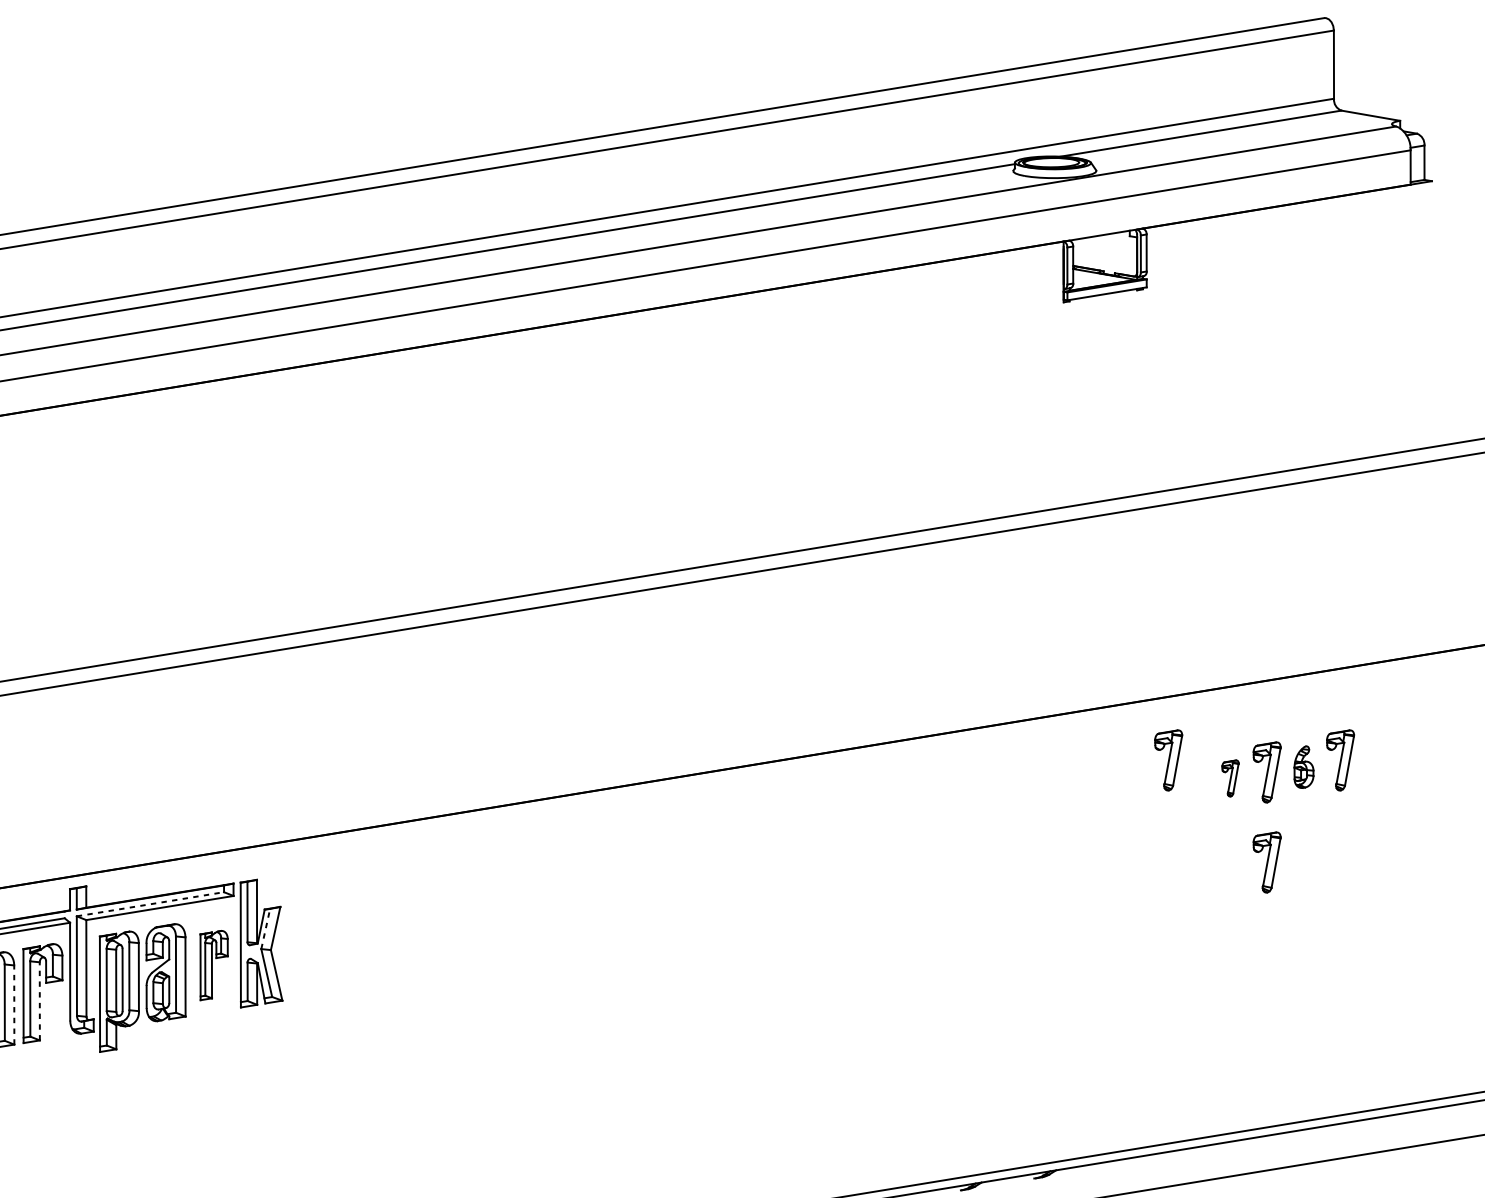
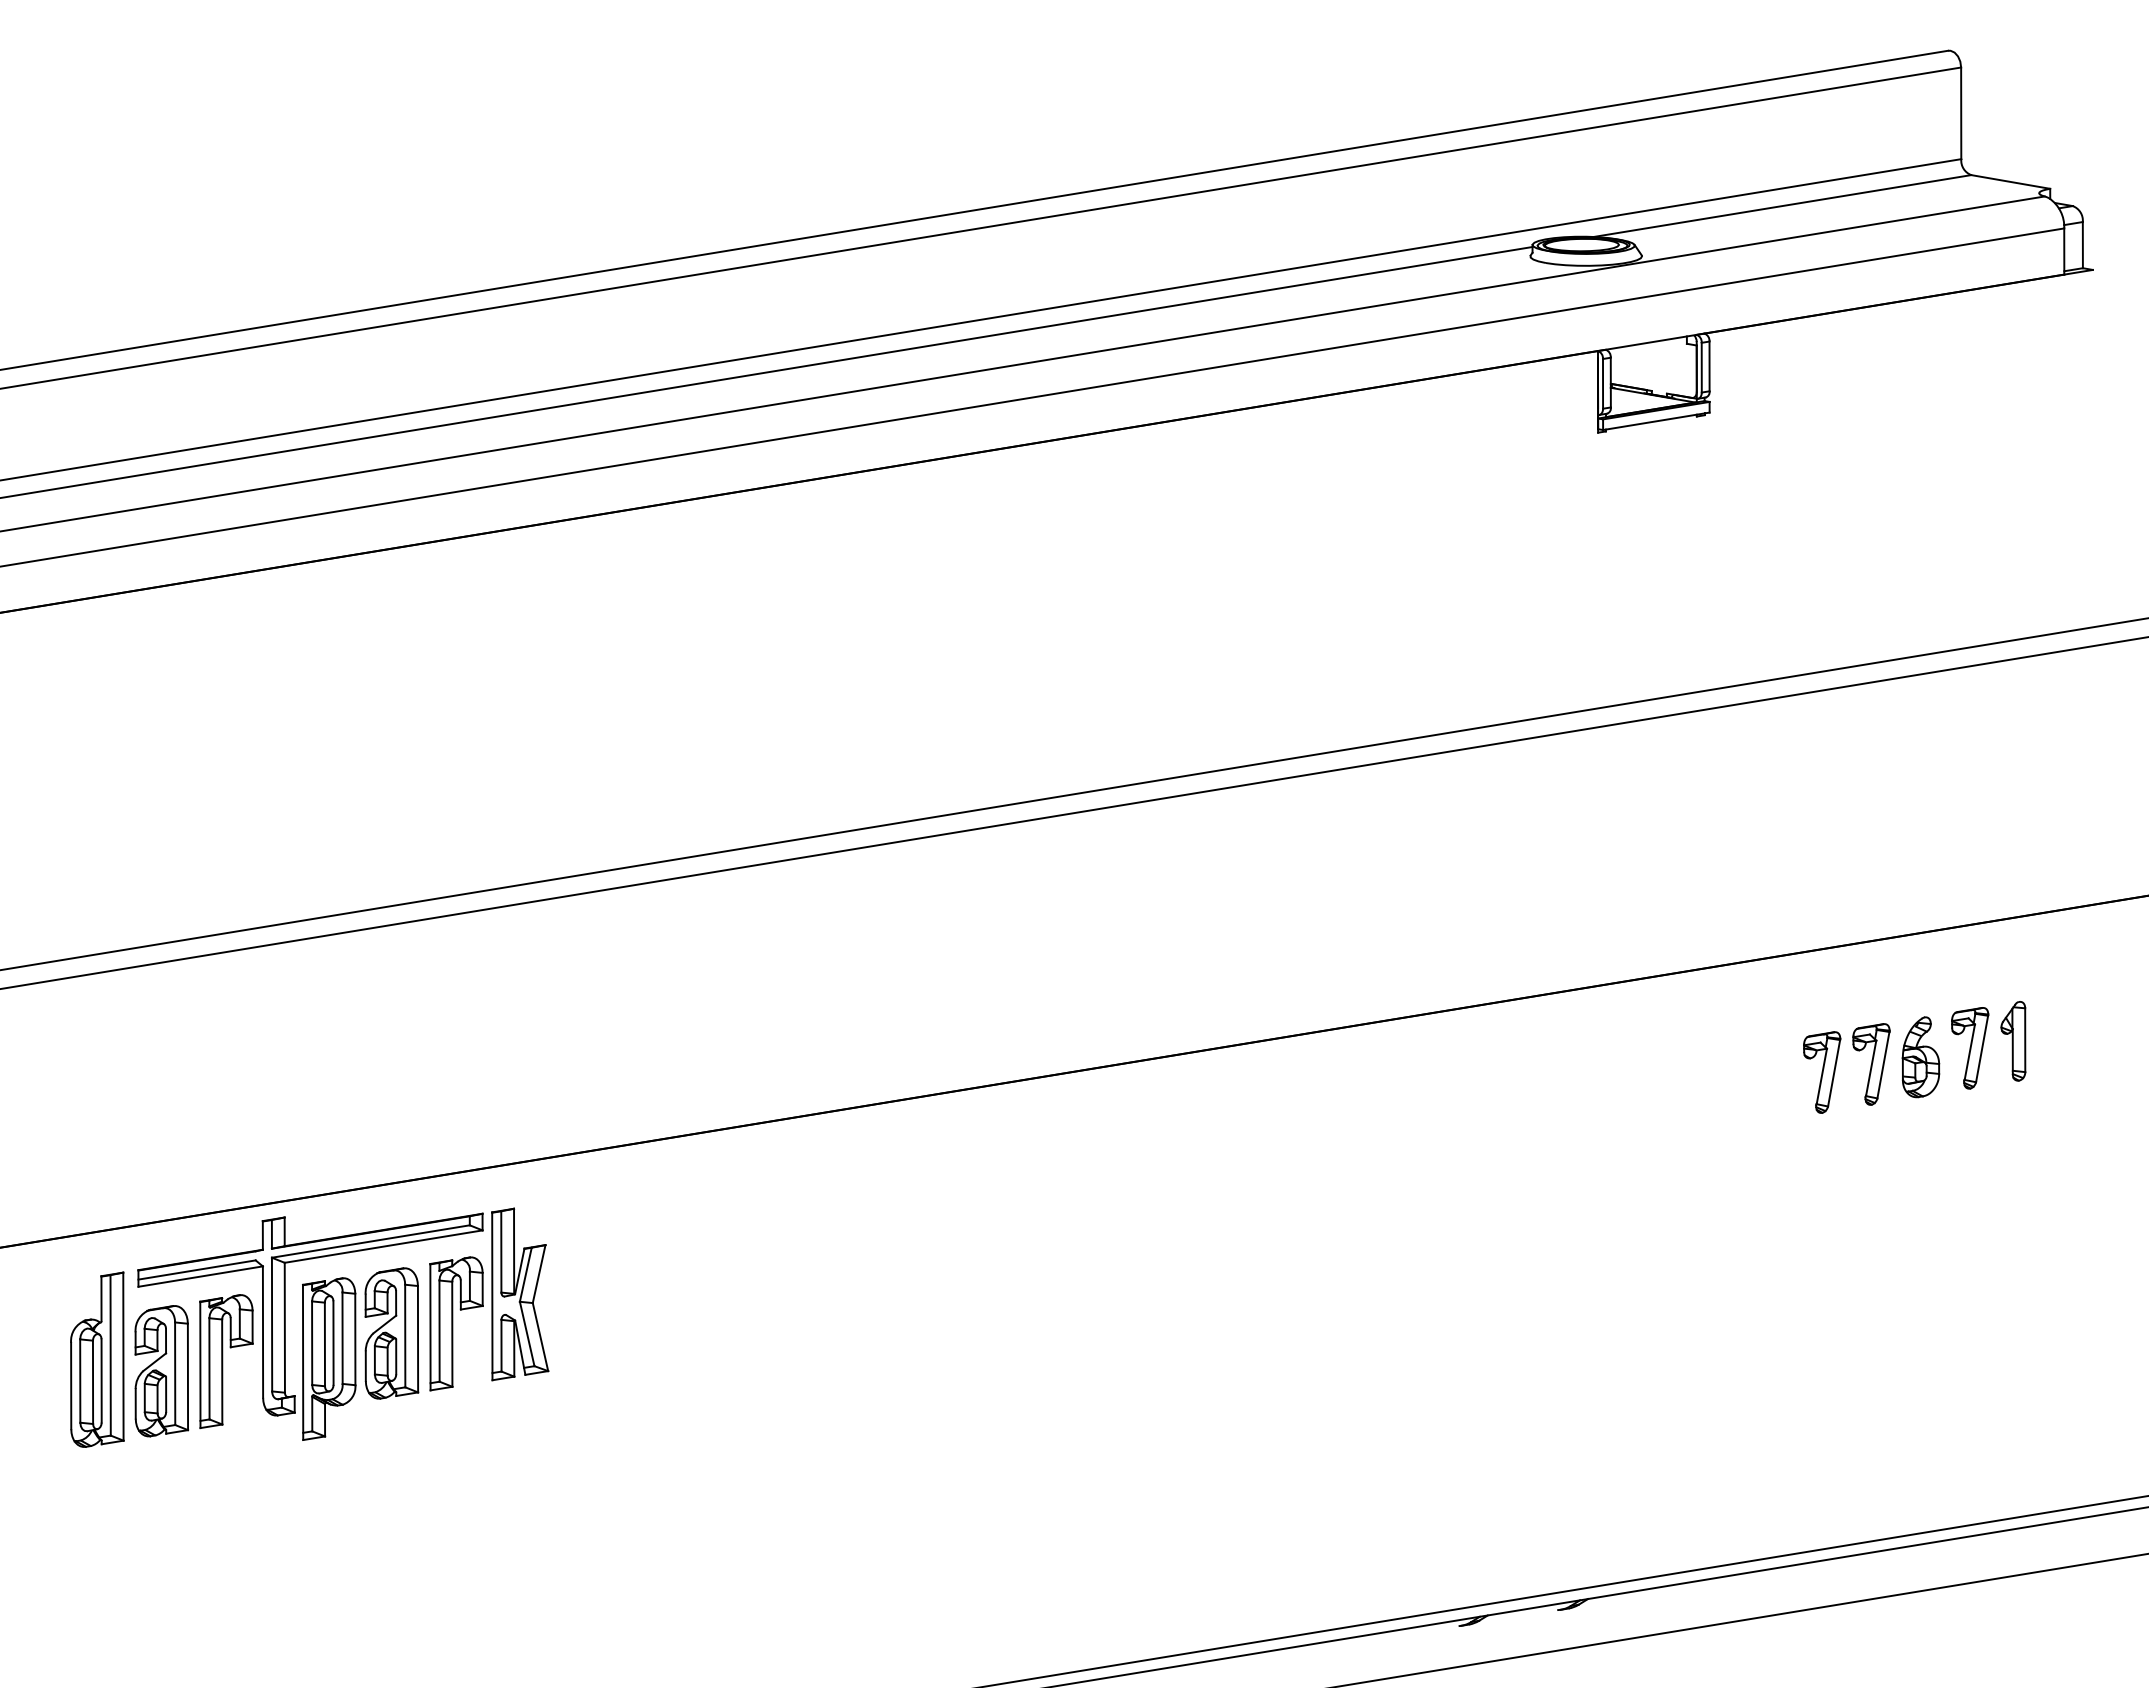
part: (1372, 755) -> (2013, 1041), added
part: (1168, 760) -> (1739, 1048), removed
part: (1303, 767) -> (1920, 1057), size x1.43
part: (1230, 778) -> (1822, 1072), size x1.67
part: (1267, 862) -> (1871, 1185), removed
line: (150, 904) -> (371, 1241), dashed -> solid
line: (265, 928) -> (525, 1274), dashed -> solid
part: (214, 965) -> (456, 1323), size x1.43
line: (40, 1001) -> (222, 1372), dashed -> solid
line: (13, 1004) -> (187, 1376), dashed -> solid

